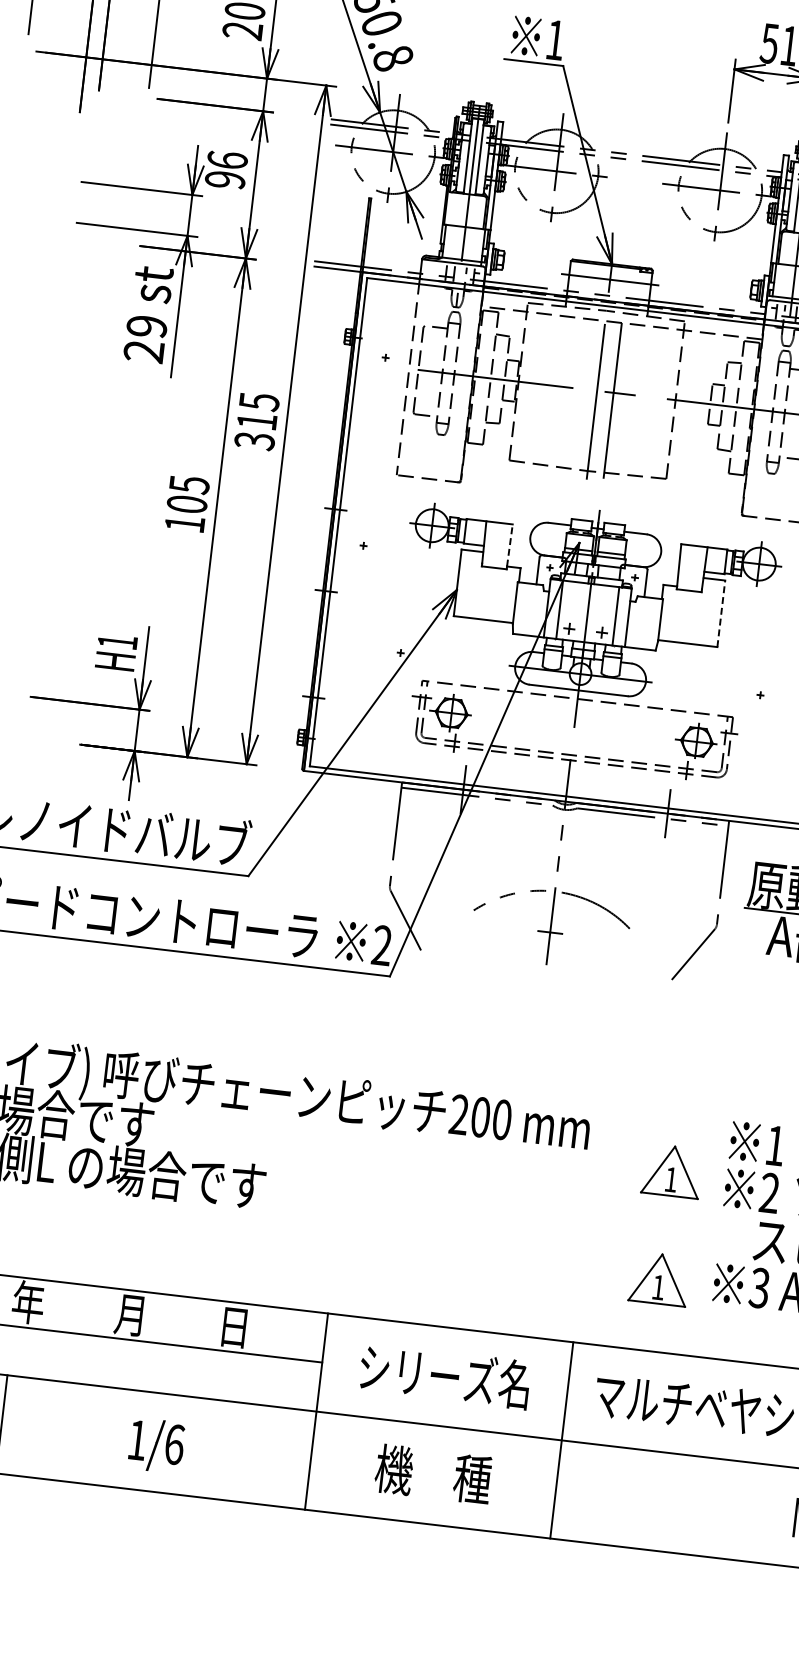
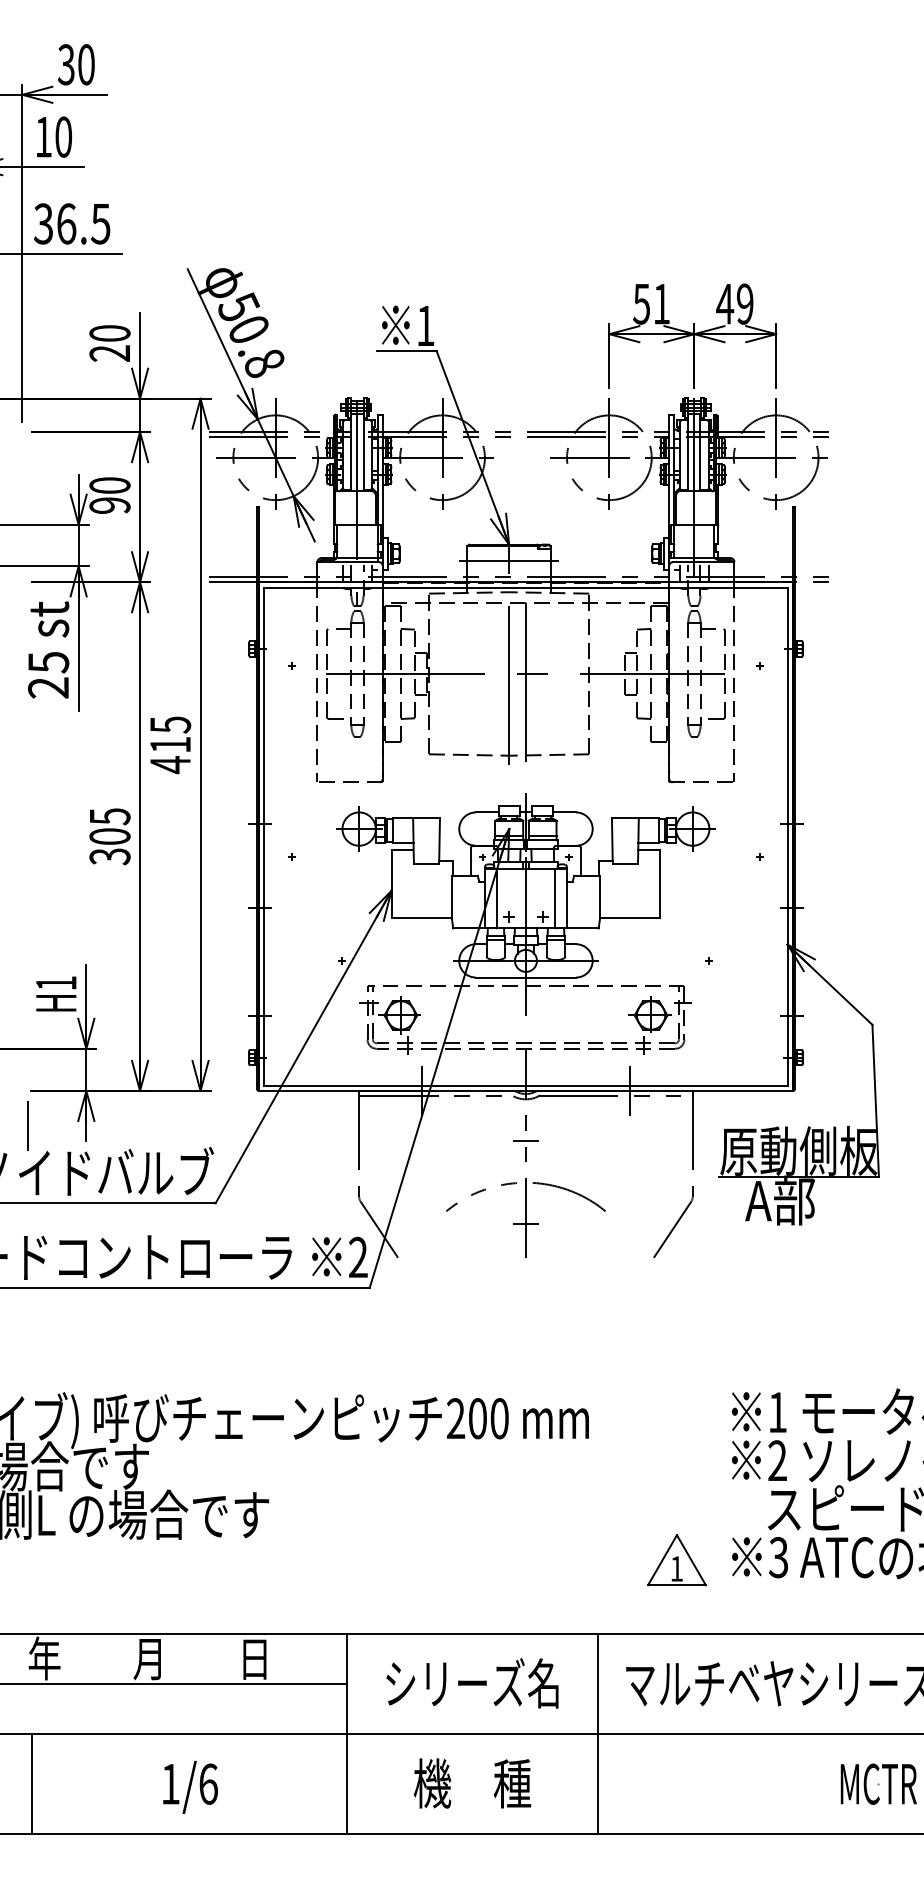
text: (227, 160) -> (109, 485), 96 -> 90
text: (146, 326) -> (48, 662), 29 -> 25
text: (254, 441) -> (170, 765), 315 -> 415
text: (184, 523) -> (109, 856), 105 -> 305
line: (509, 545) -> (439, 839), dashed -> solid
line: (721, 613) -> (660, 883), dashed -> solid
line: (72, 779) -> (27, 1126), added
line: (559, 851) -> (525, 1141), added
part: (671, 1171) -> (676, 1450), removed

